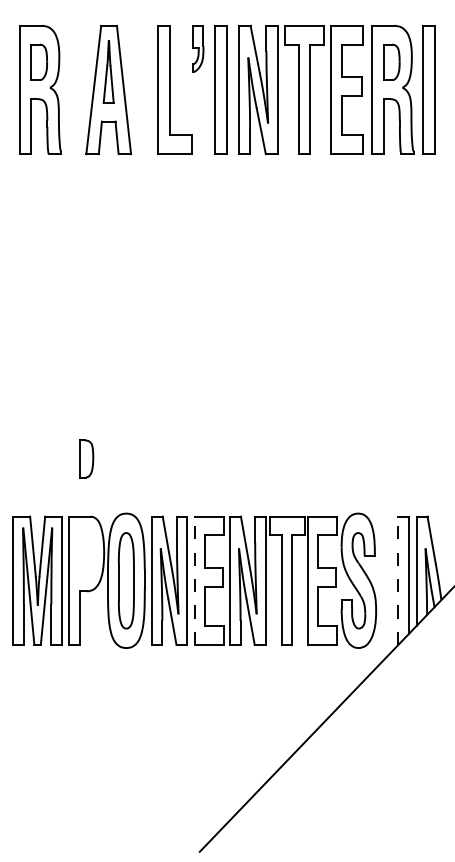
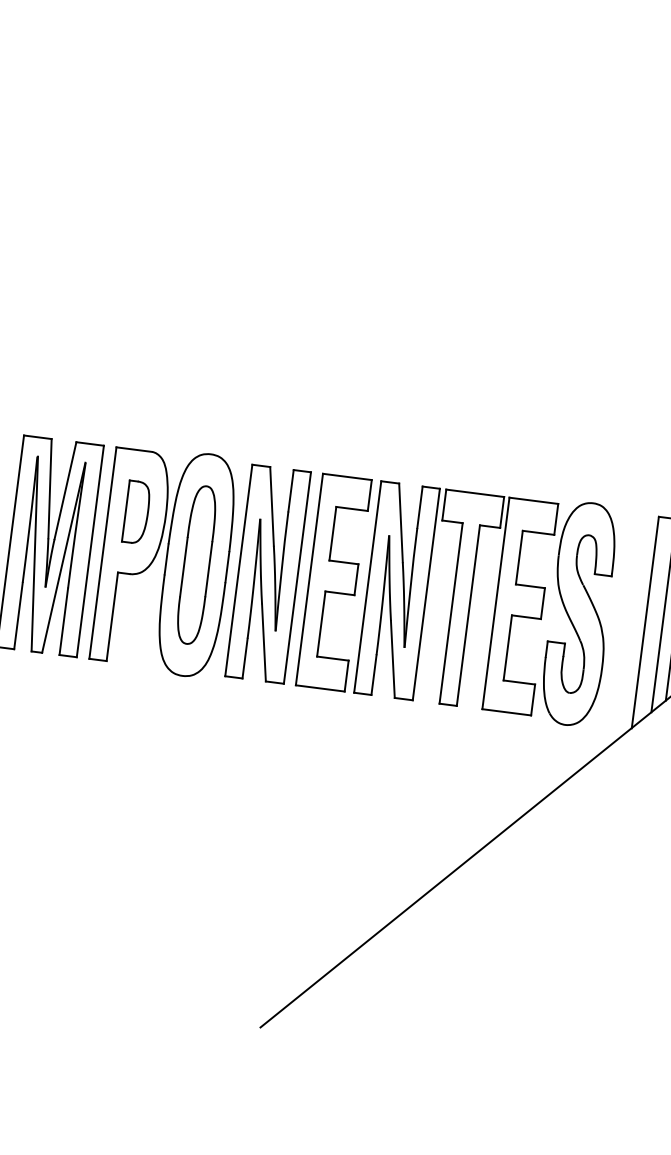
part: (86, 458) -> (136, 511), moved
line: (194, 580) -> (309, 578), dashed -> solid
line: (398, 580) -> (645, 622), dashed -> solid

